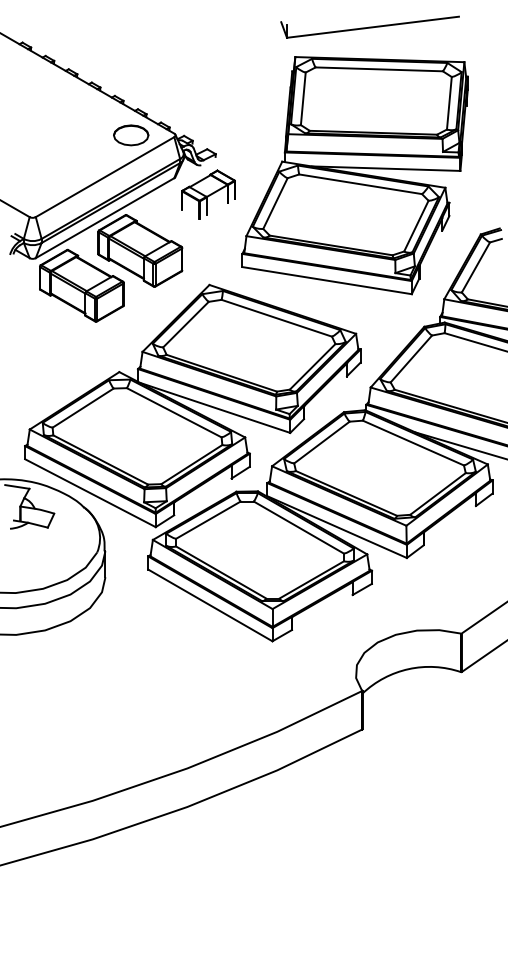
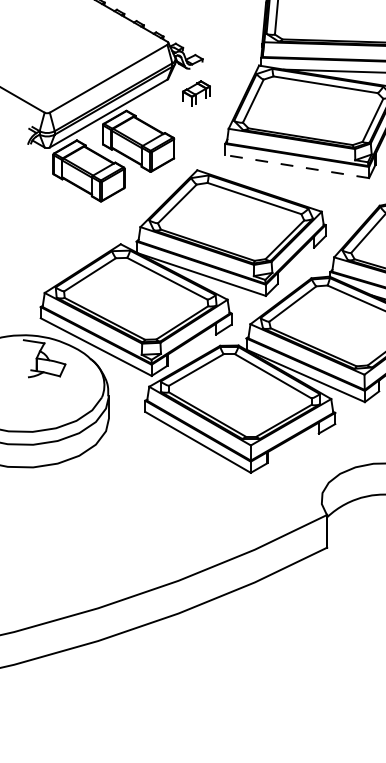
part: (131, 135) -> (131, 43), removed
part: (208, 194) -> (196, 93), size x0.6
line: (327, 280) -> (297, 166), solid -> dashed

